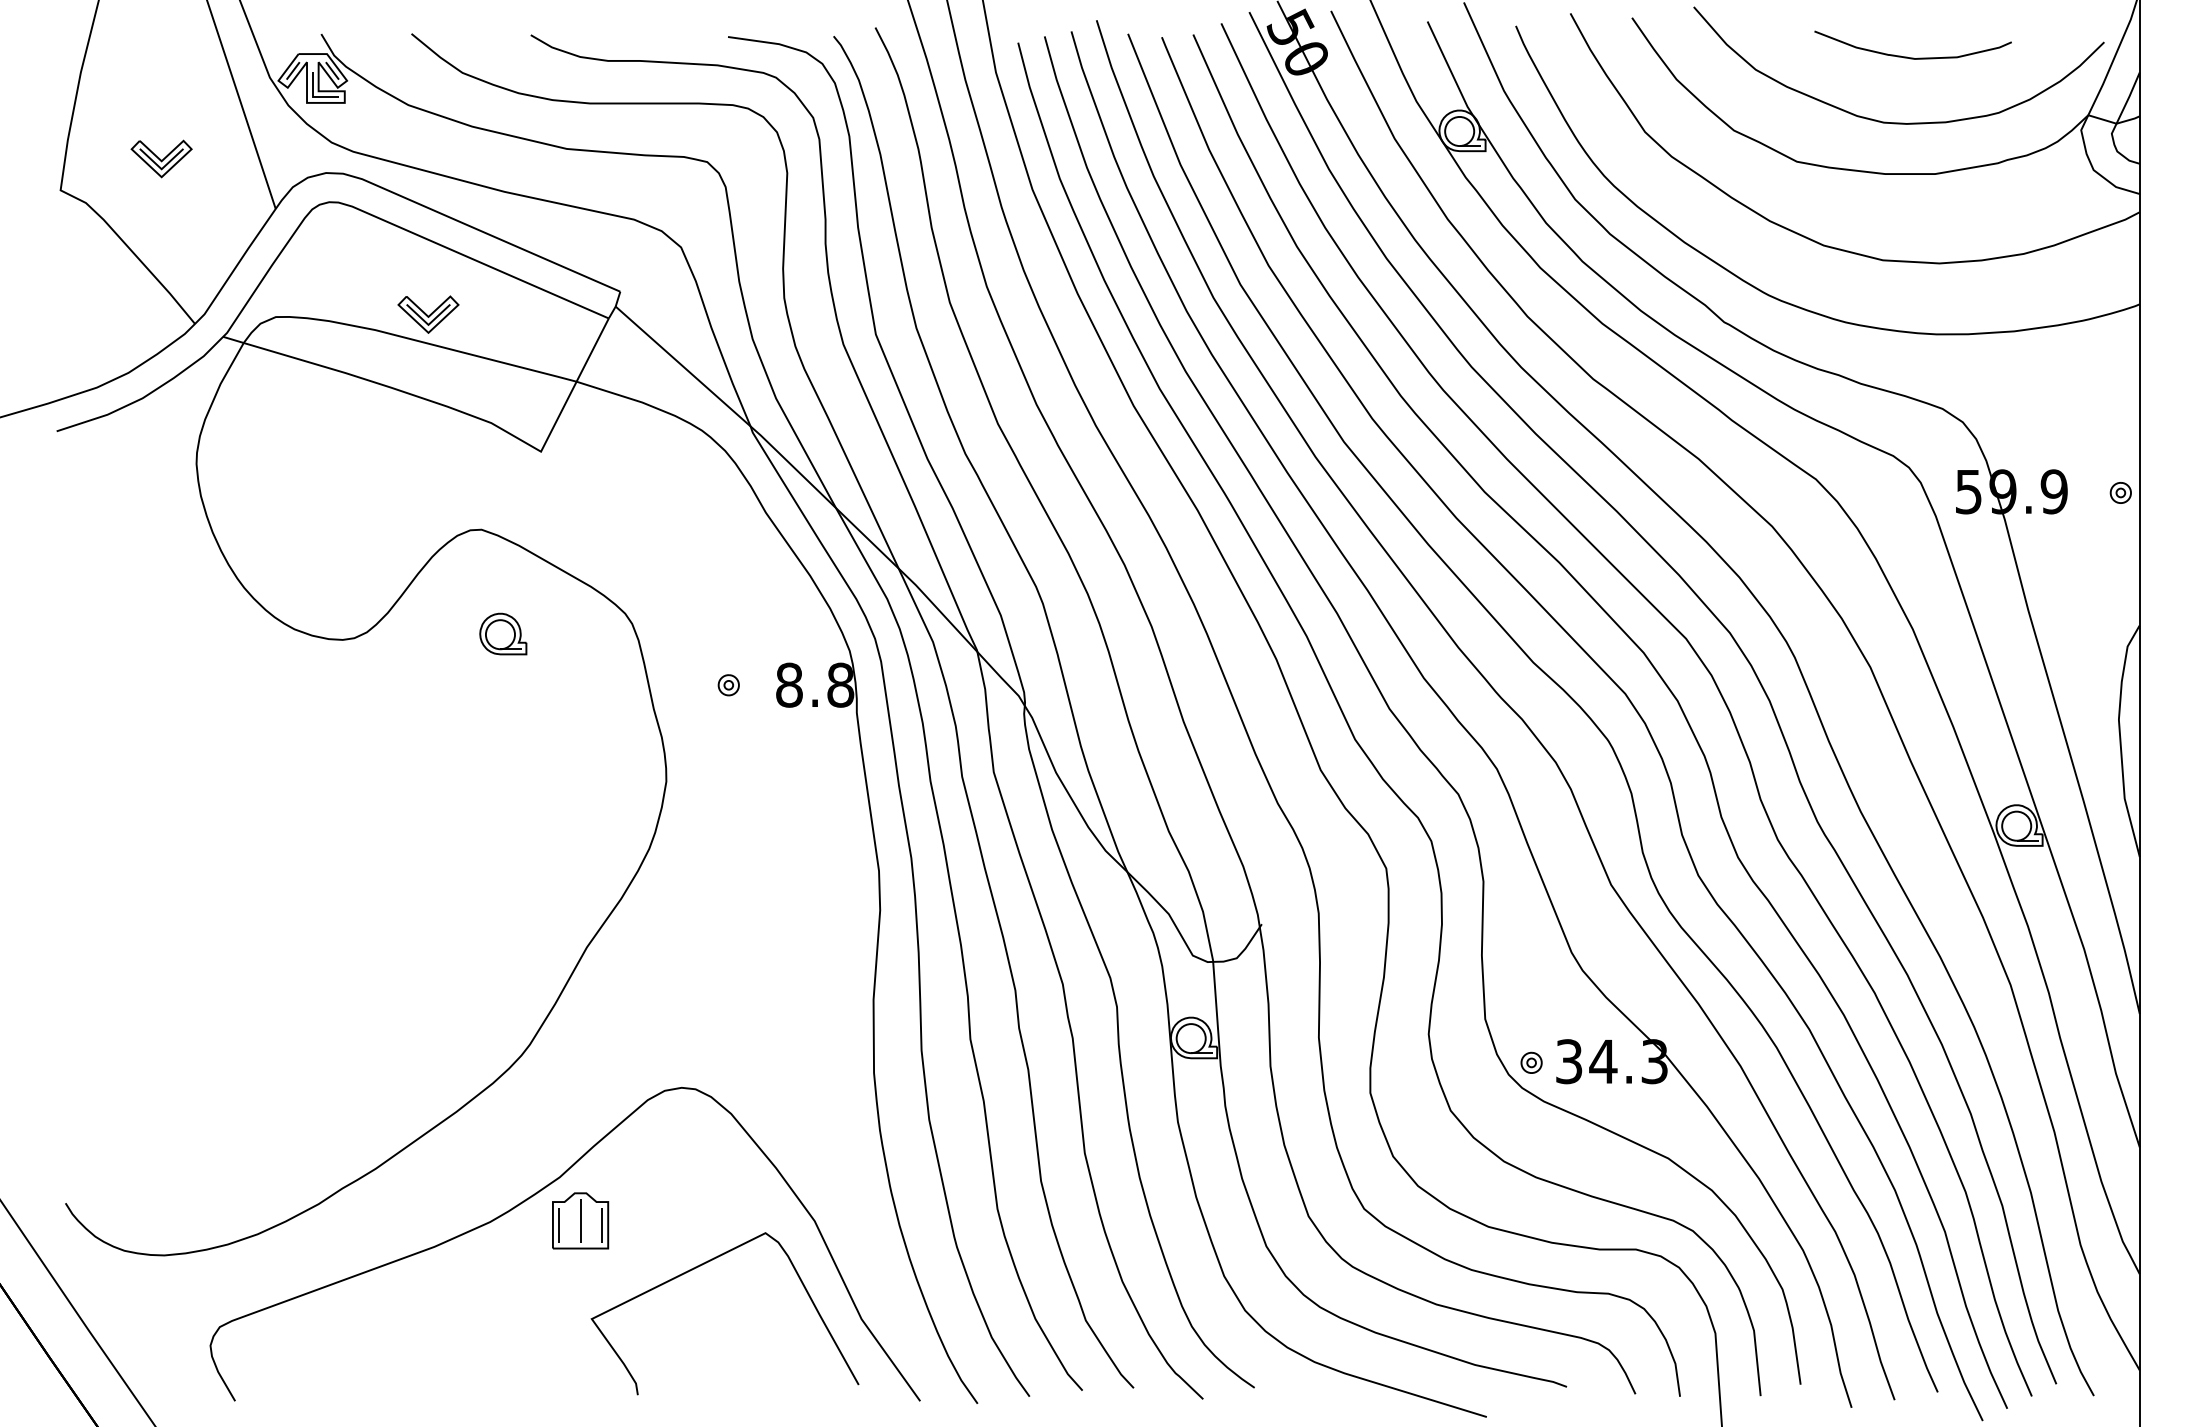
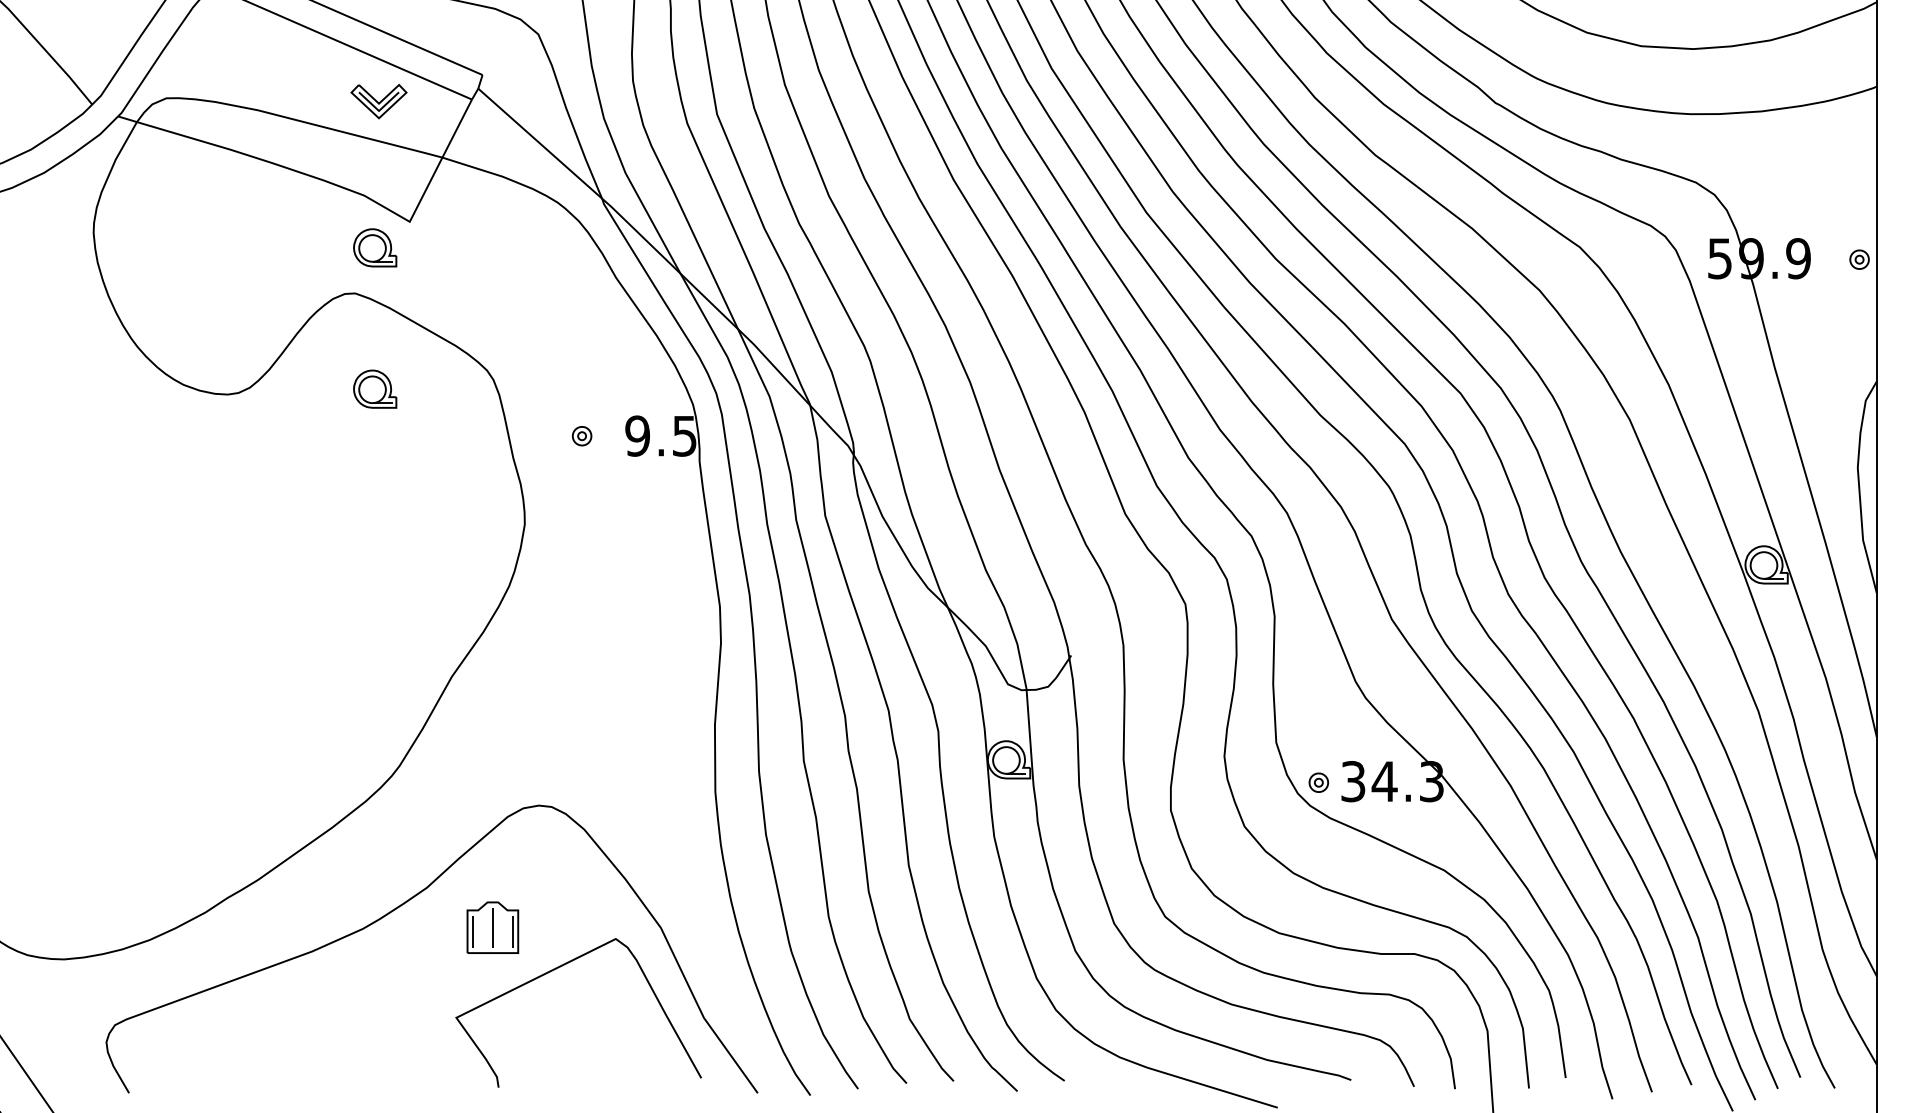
part: (428, 314) -> (379, 101), moved
part: (503, 479) -> (375, 247), added
text: (814, 684) -> (660, 435), 8.8 -> 9.5
part: (580, 1220) -> (492, 927), moved

